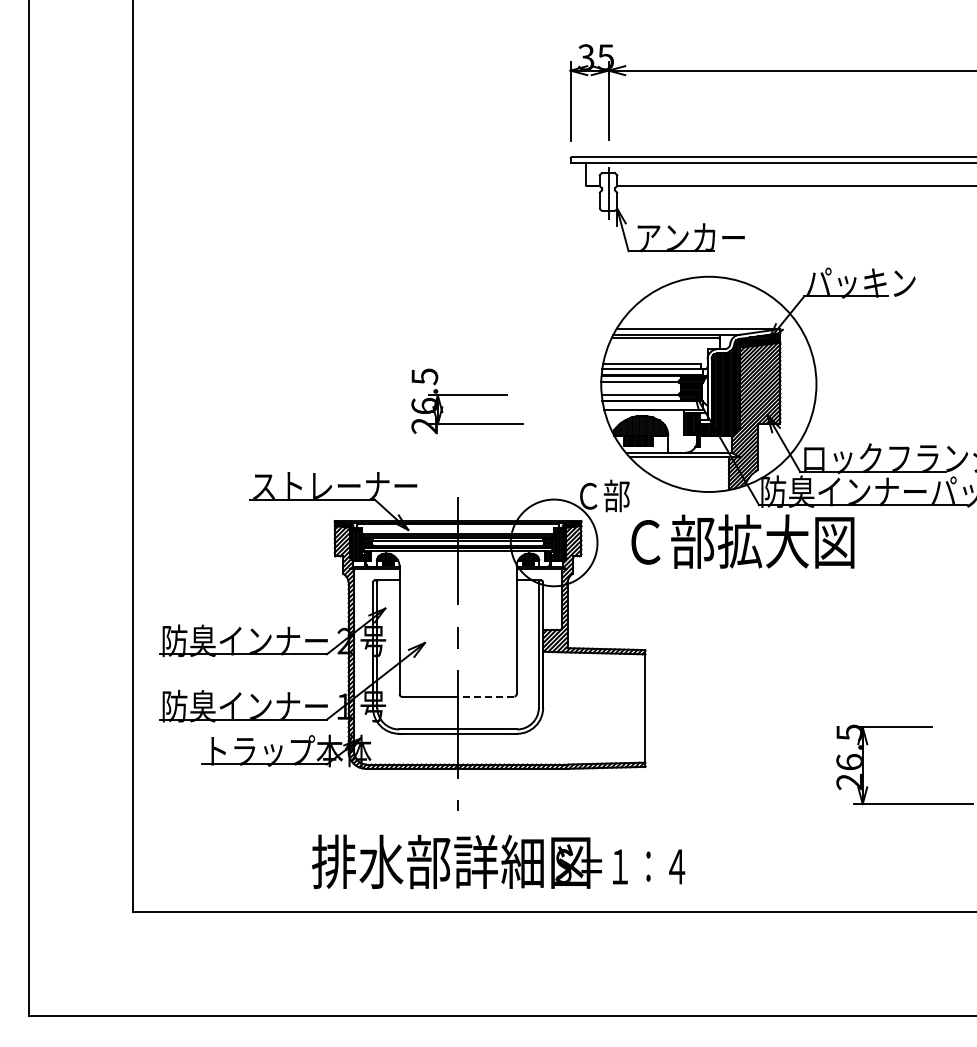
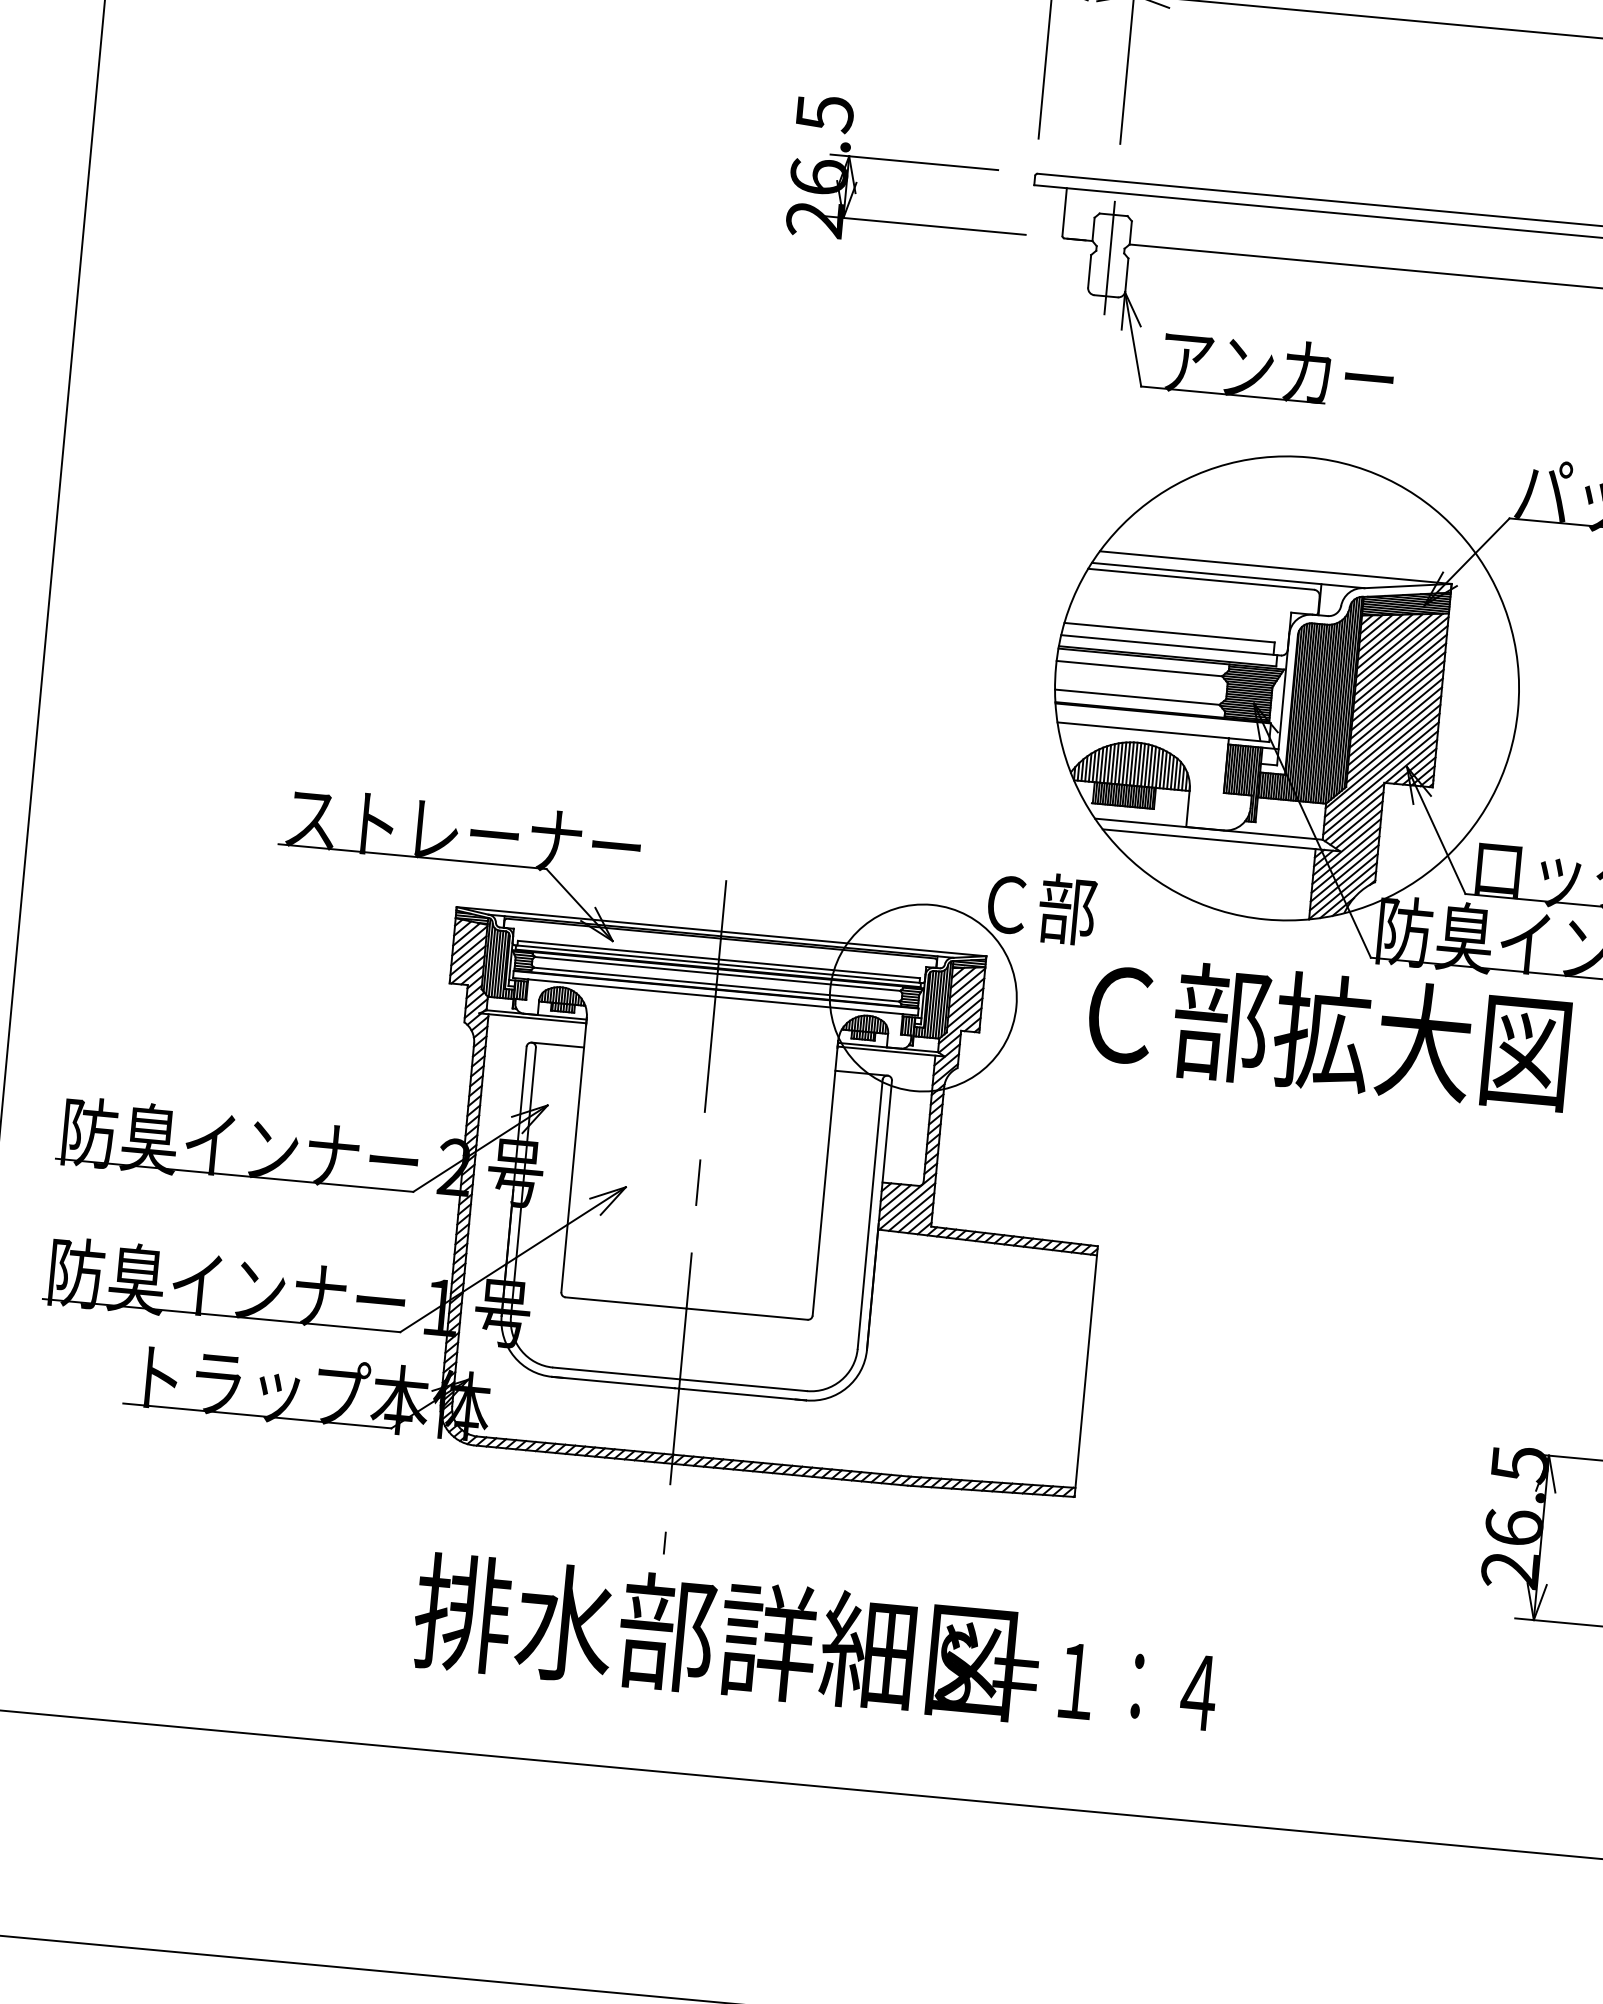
part: (467, 401) -> (911, 175), moved
line: (485, 696) -> (745, 1314), dashed -> solid
text: (498, 861) -> (816, 1645), moved

